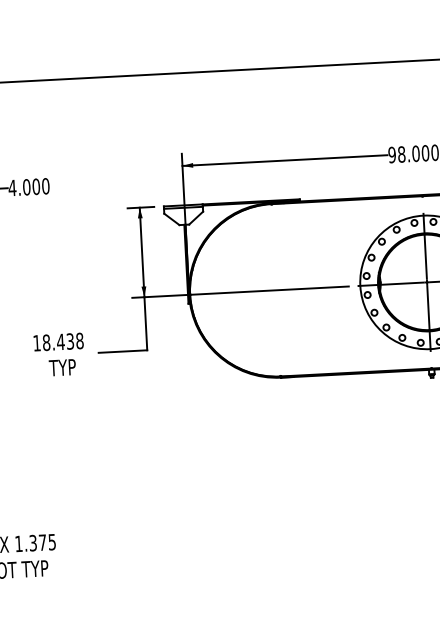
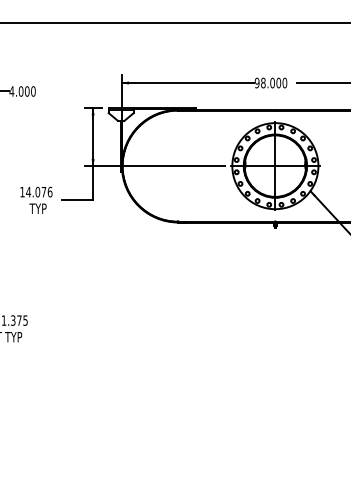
text: (63, 340) -> (39, 191), 18.438 -> 14.076

